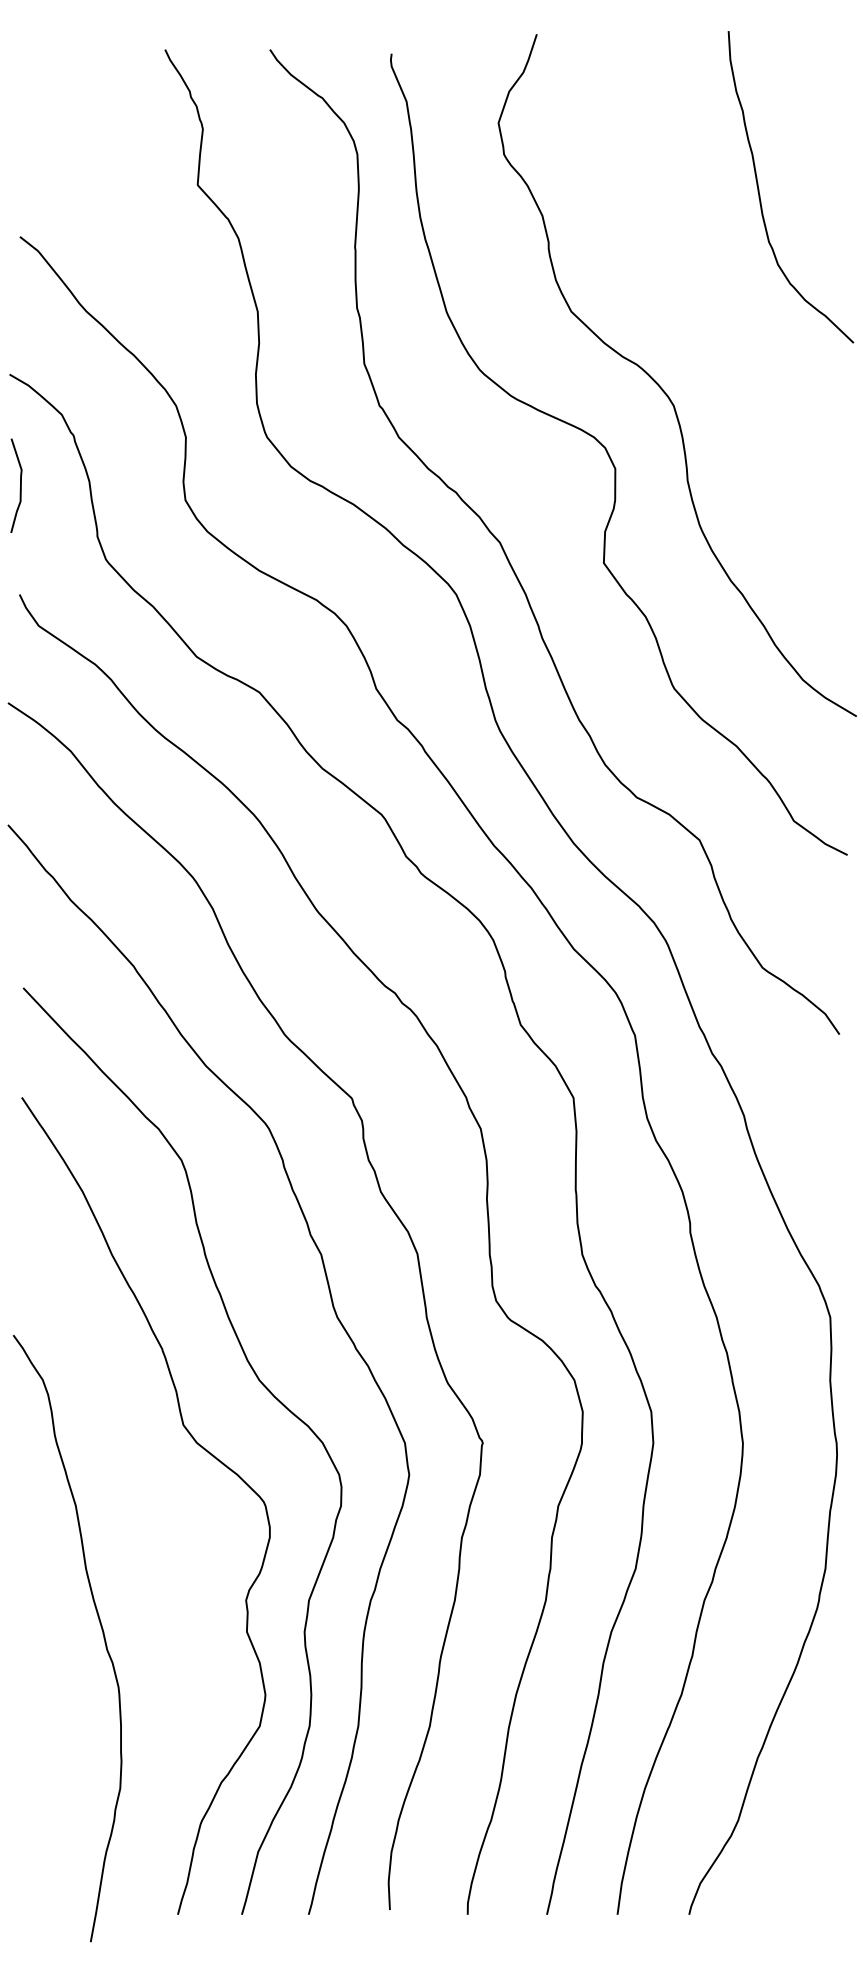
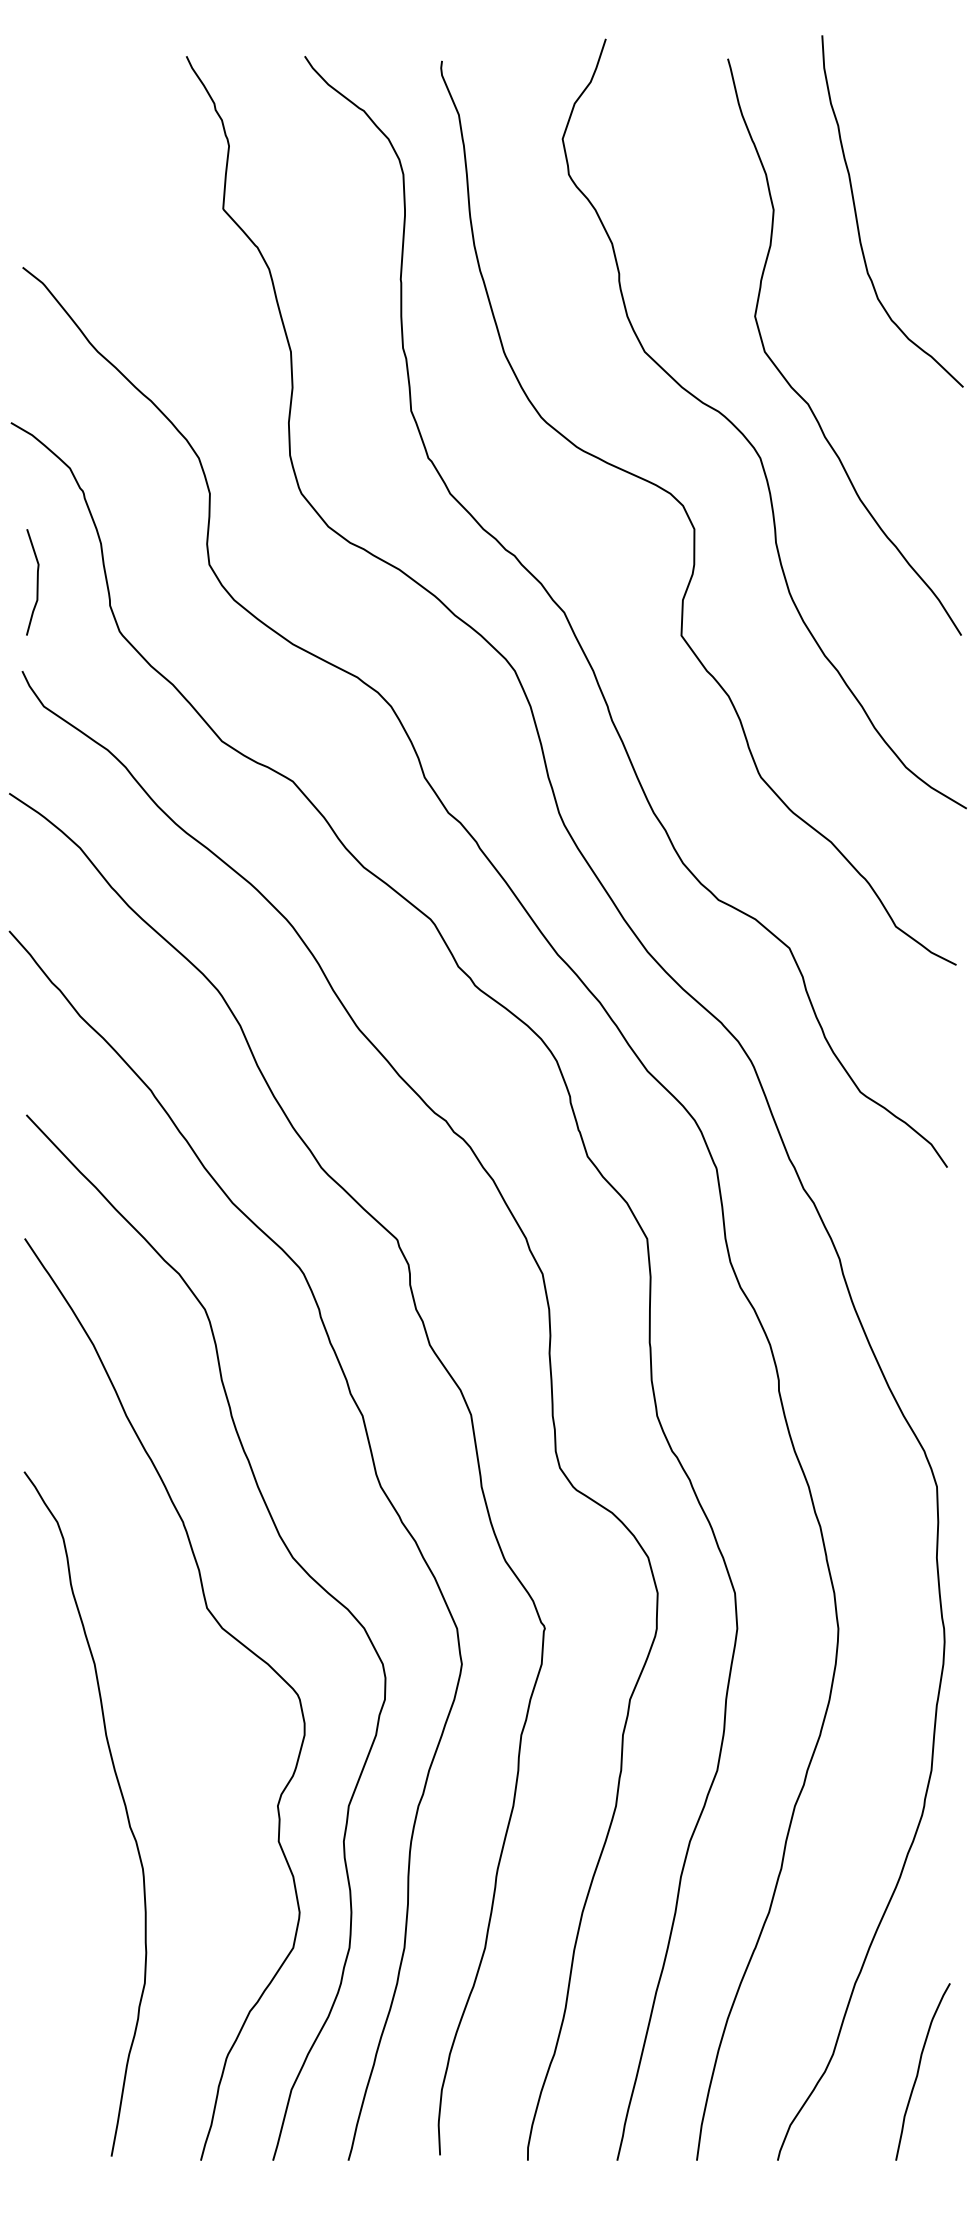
curve: (706, 347) -> (797, 392), added
curve: (19, 485) -> (36, 582), moved
curve: (100, 1626) -> (122, 1800), moved
curve: (814, 1834) -> (919, 2070), added

